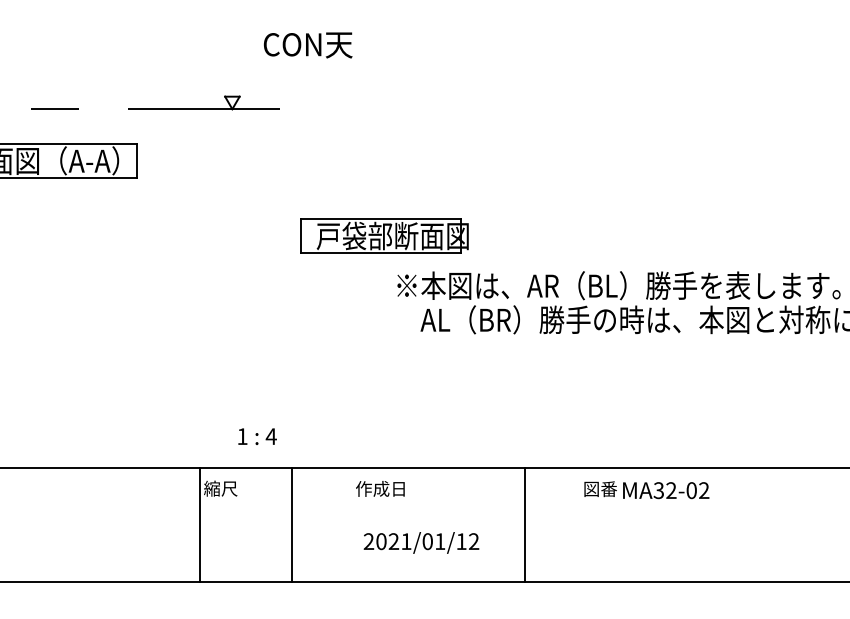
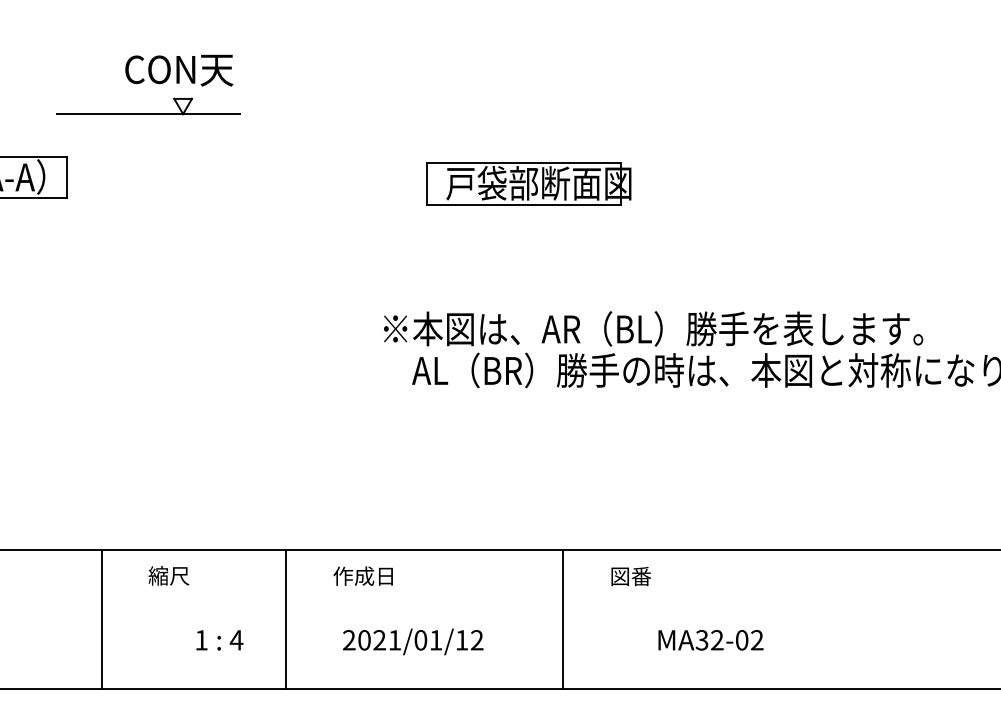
text: (308, 45) -> (179, 70), moved
part: (384, 235) -> (528, 182), moved
text: (257, 436) -> (219, 640), moved
text: (666, 490) -> (711, 640), moved
line: (200, 524) -> (101, 619), moved
line: (292, 524) -> (286, 619), moved
line: (524, 524) -> (562, 619), moved

